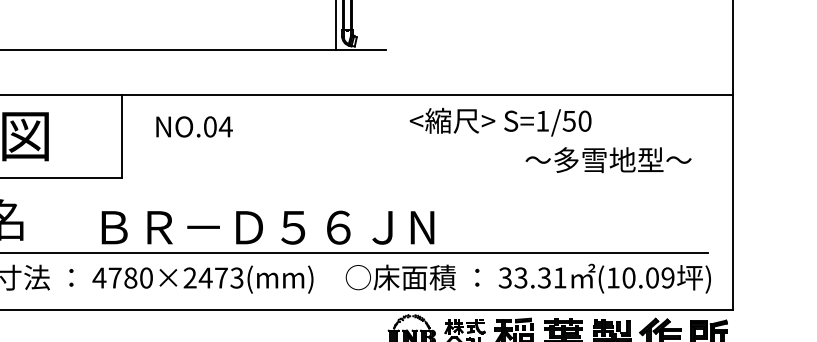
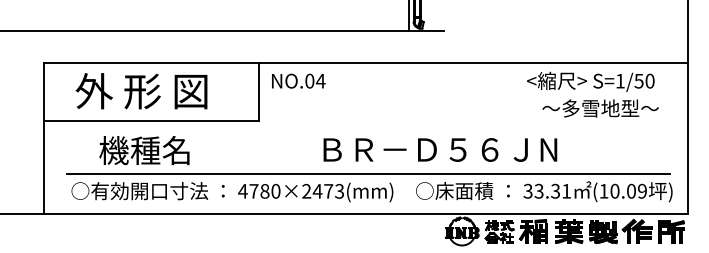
text: (500, 121) -> (590, 81), moved
text: (194, 125) -> (298, 80), moved
text: (268, 227) -> (440, 149), moved

